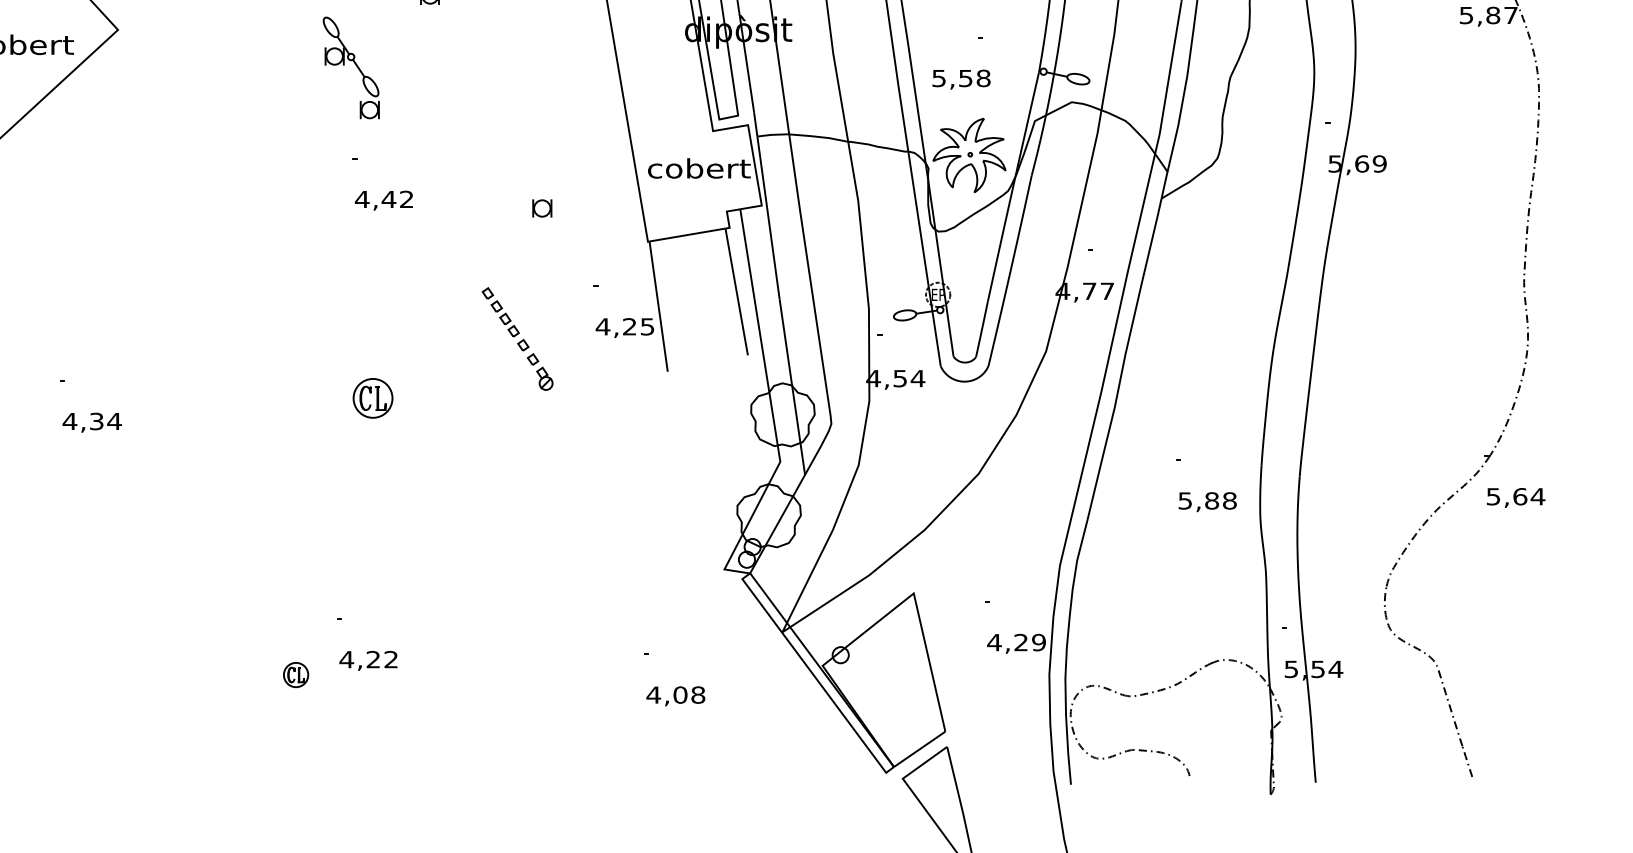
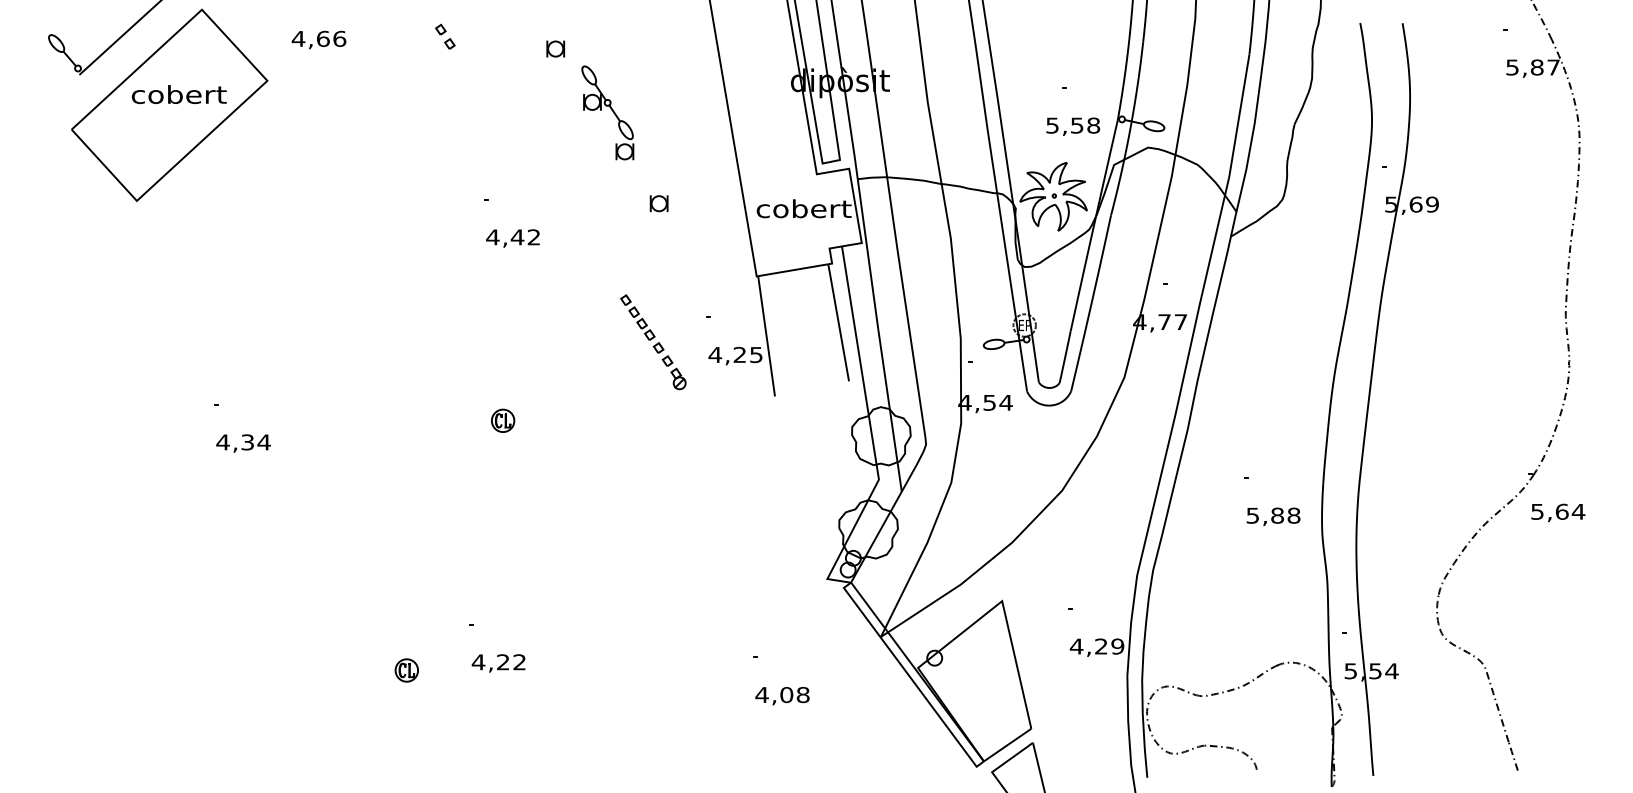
part: (350, 67) -> (607, 112), moved
text: (961, 79) -> (1073, 126), moved
part: (541, 208) -> (658, 203), moved
part: (517, 339) -> (653, 342), moved
part: (373, 397) -> (503, 420), size x0.62
part: (295, 675) -> (406, 670), moved

